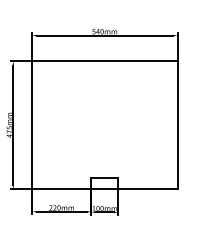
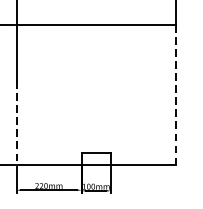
line: (177, 125) -> (175, 95), solid -> dashed
line: (32, 151) -> (16, 124), solid -> dashed

